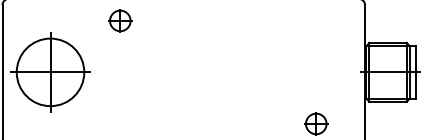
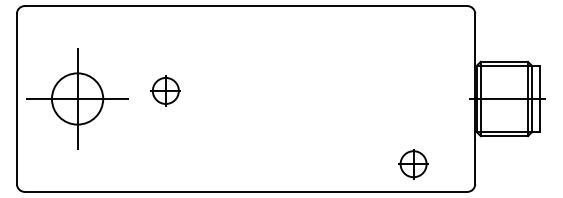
part: (120, 20) -> (165, 90), moved
circle: (50, 71) -> (77, 98), size x0.6

